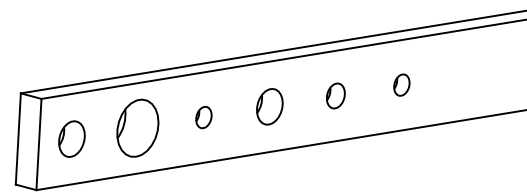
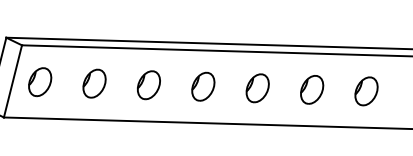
part: (467, 74) -> (366, 91), added
part: (401, 84) -> (312, 89), size x1.67
part: (335, 95) -> (257, 87), size x1.43
part: (203, 117) -> (148, 85), size x1.67
part: (137, 128) -> (94, 83), size x0.62

